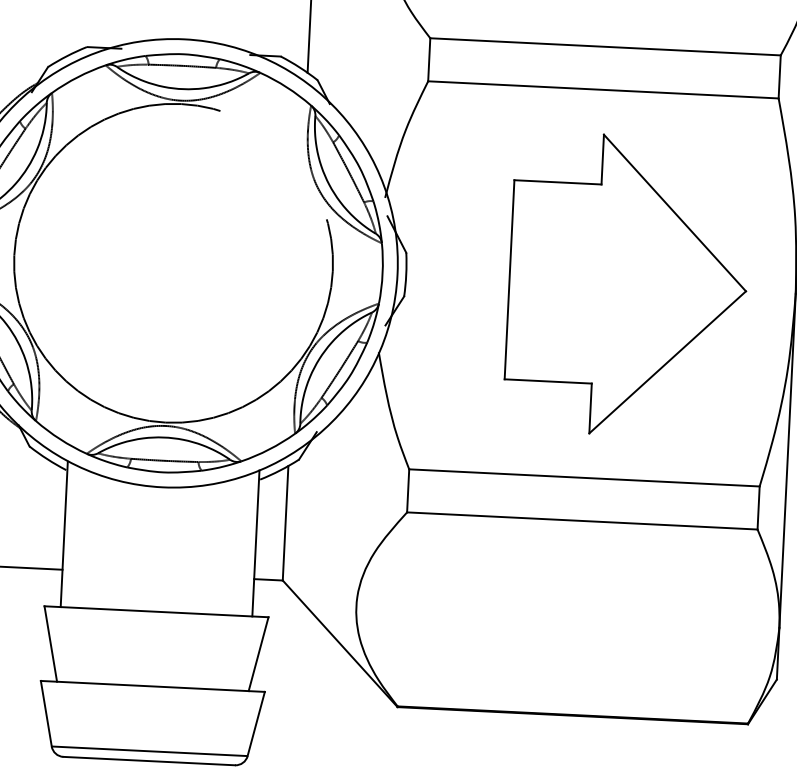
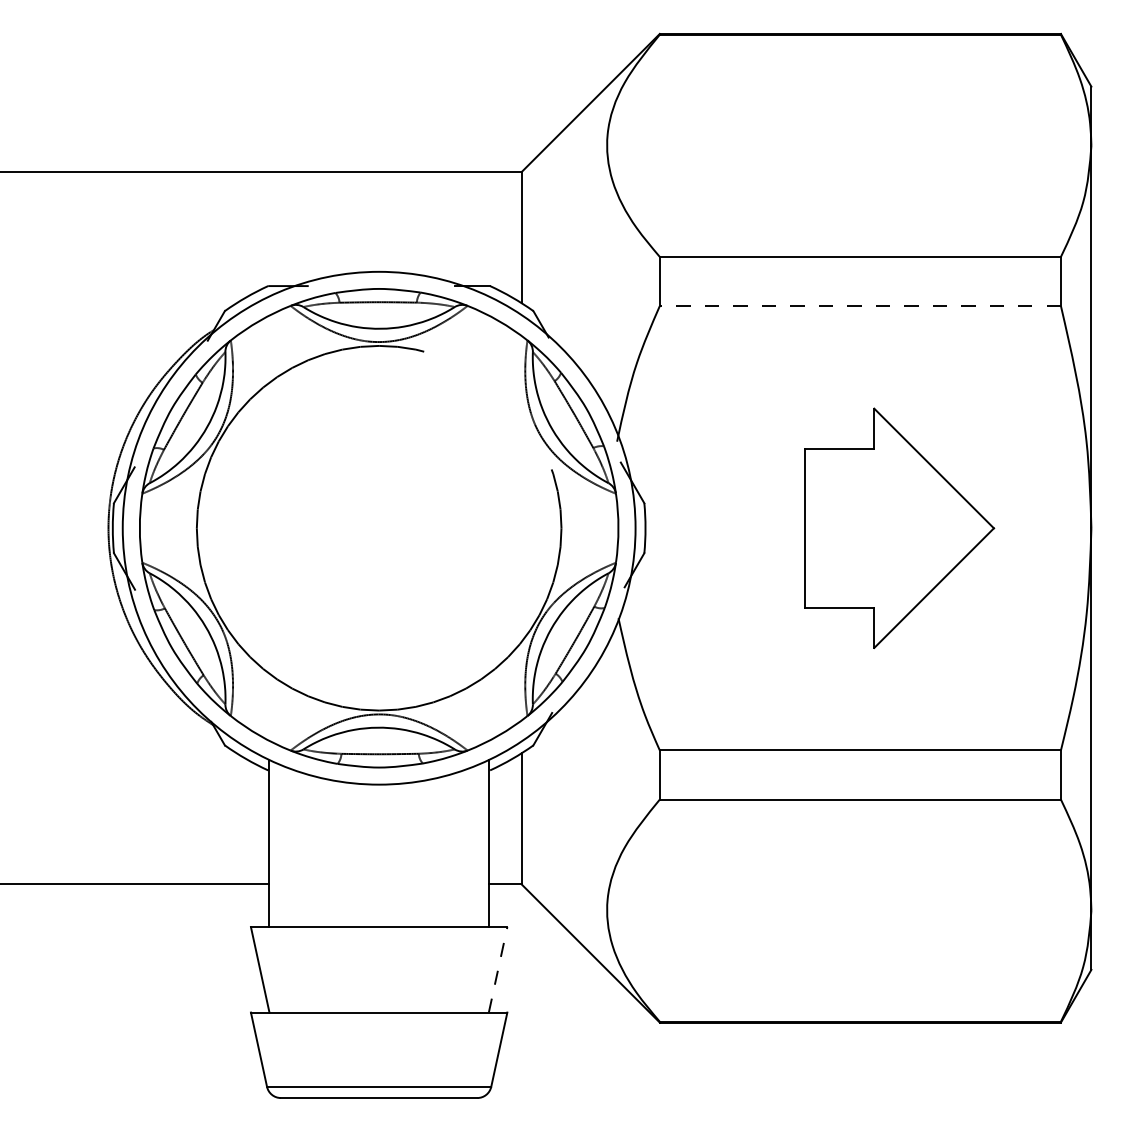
line: (603, 90) -> (860, 306), solid -> dashed
part: (628, 285) -> (899, 528), size x0.7
line: (258, 653) -> (498, 969), solid -> dashed

